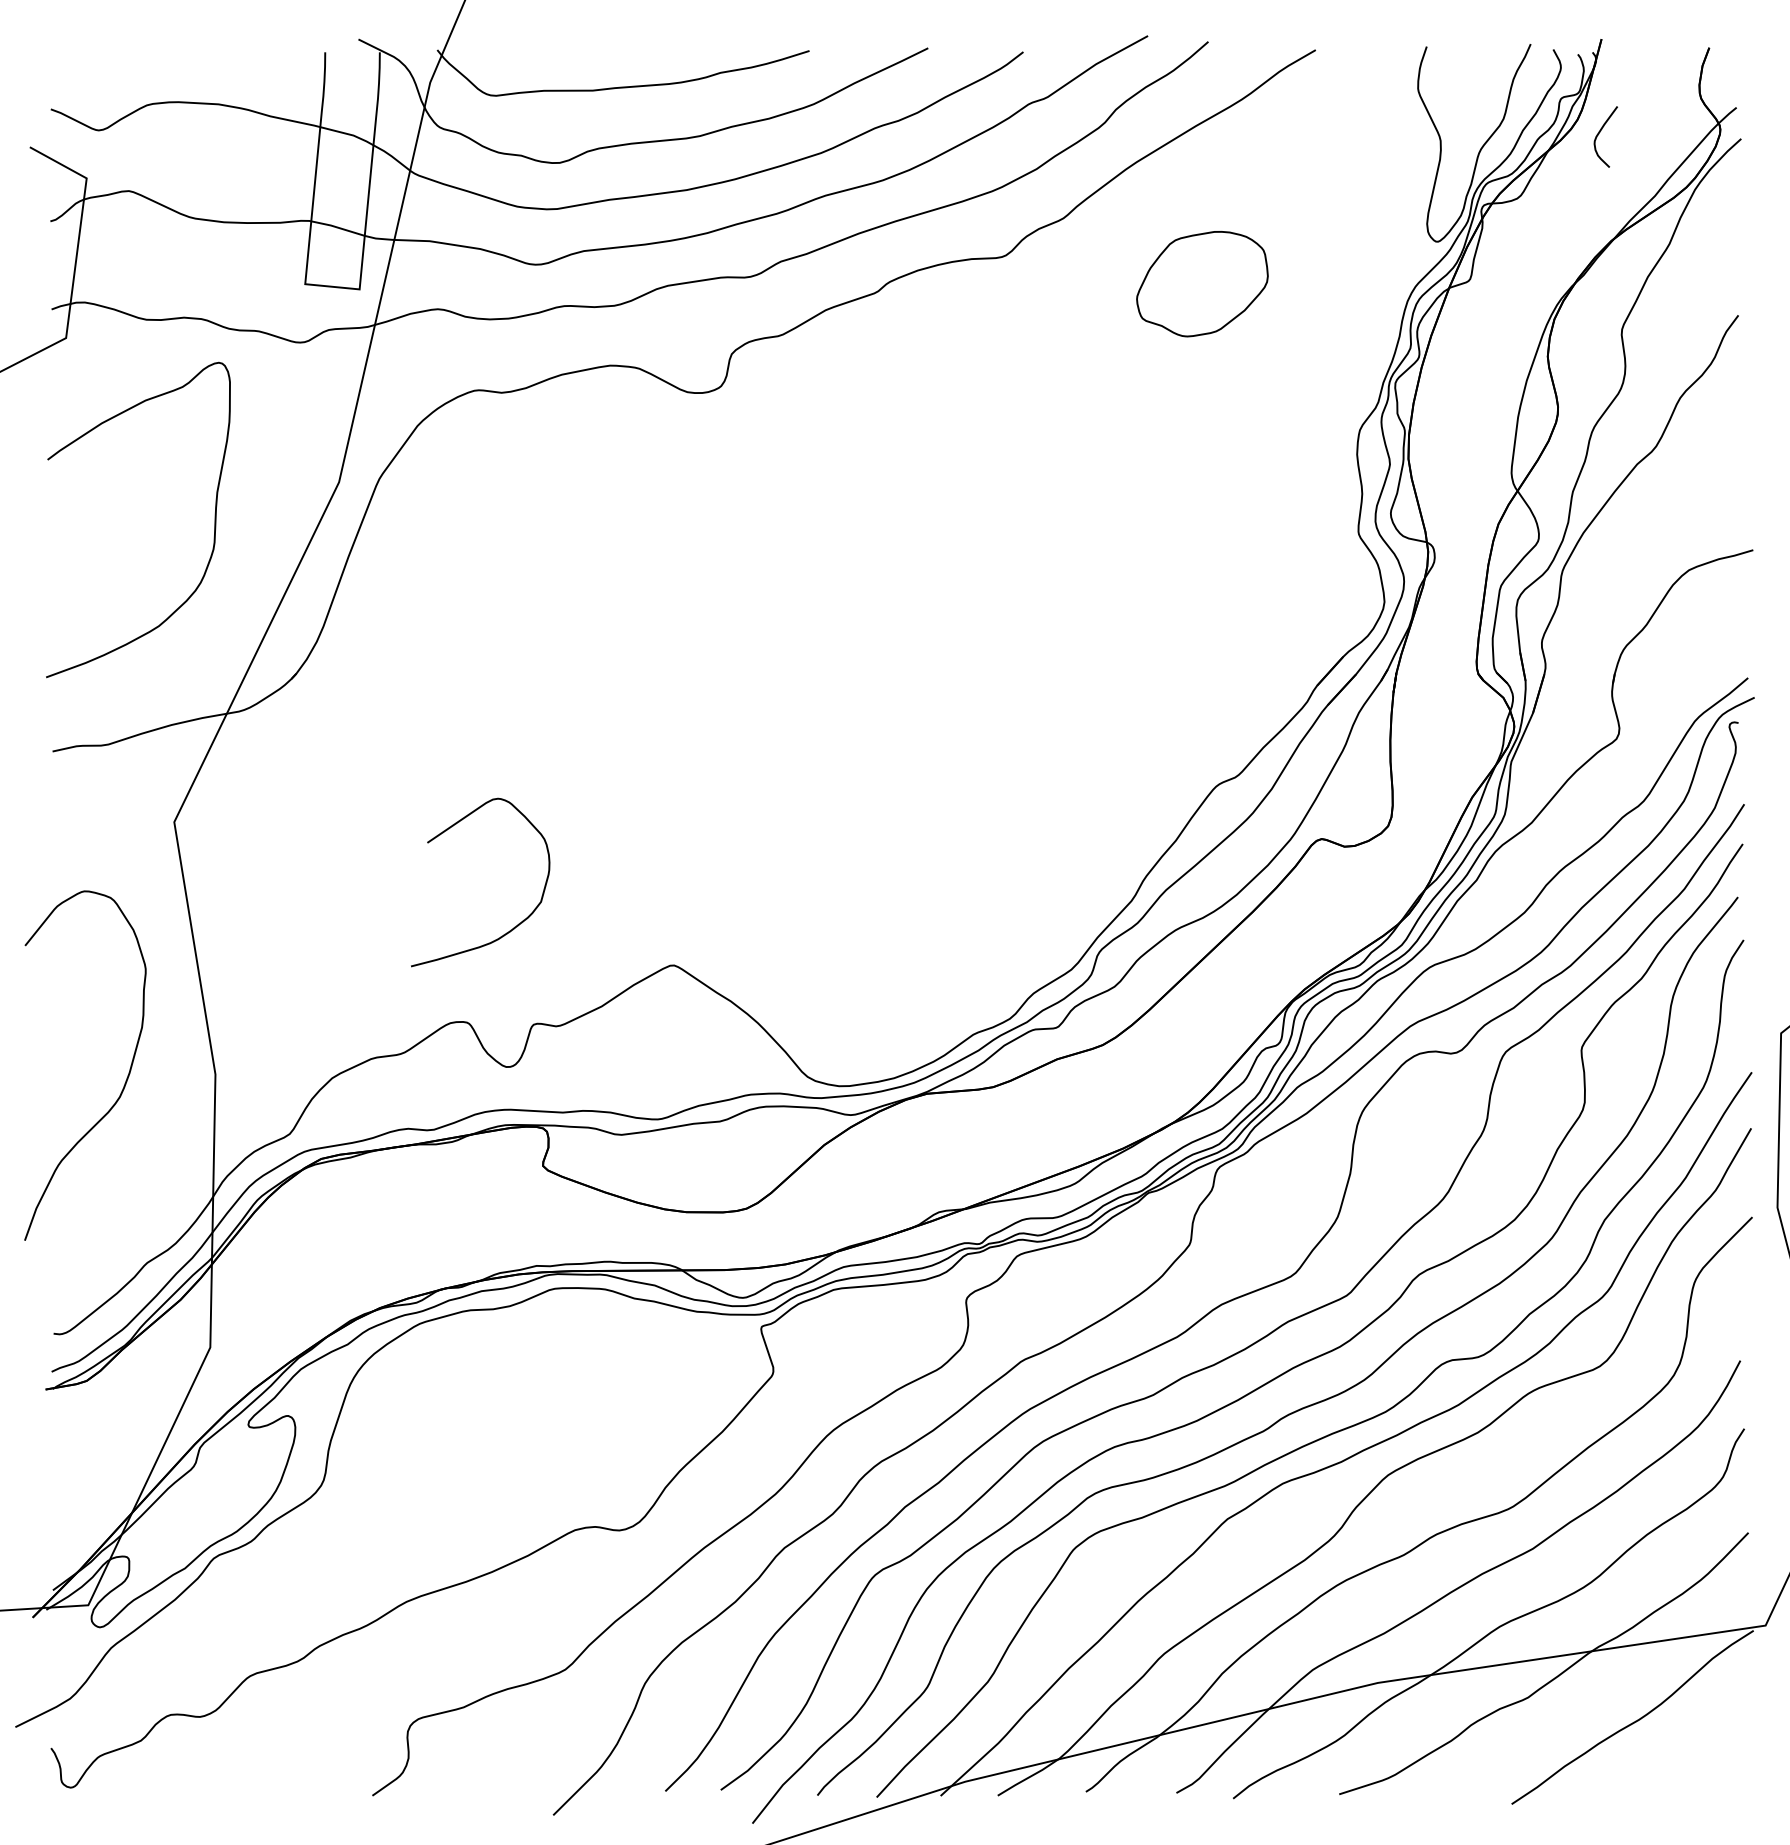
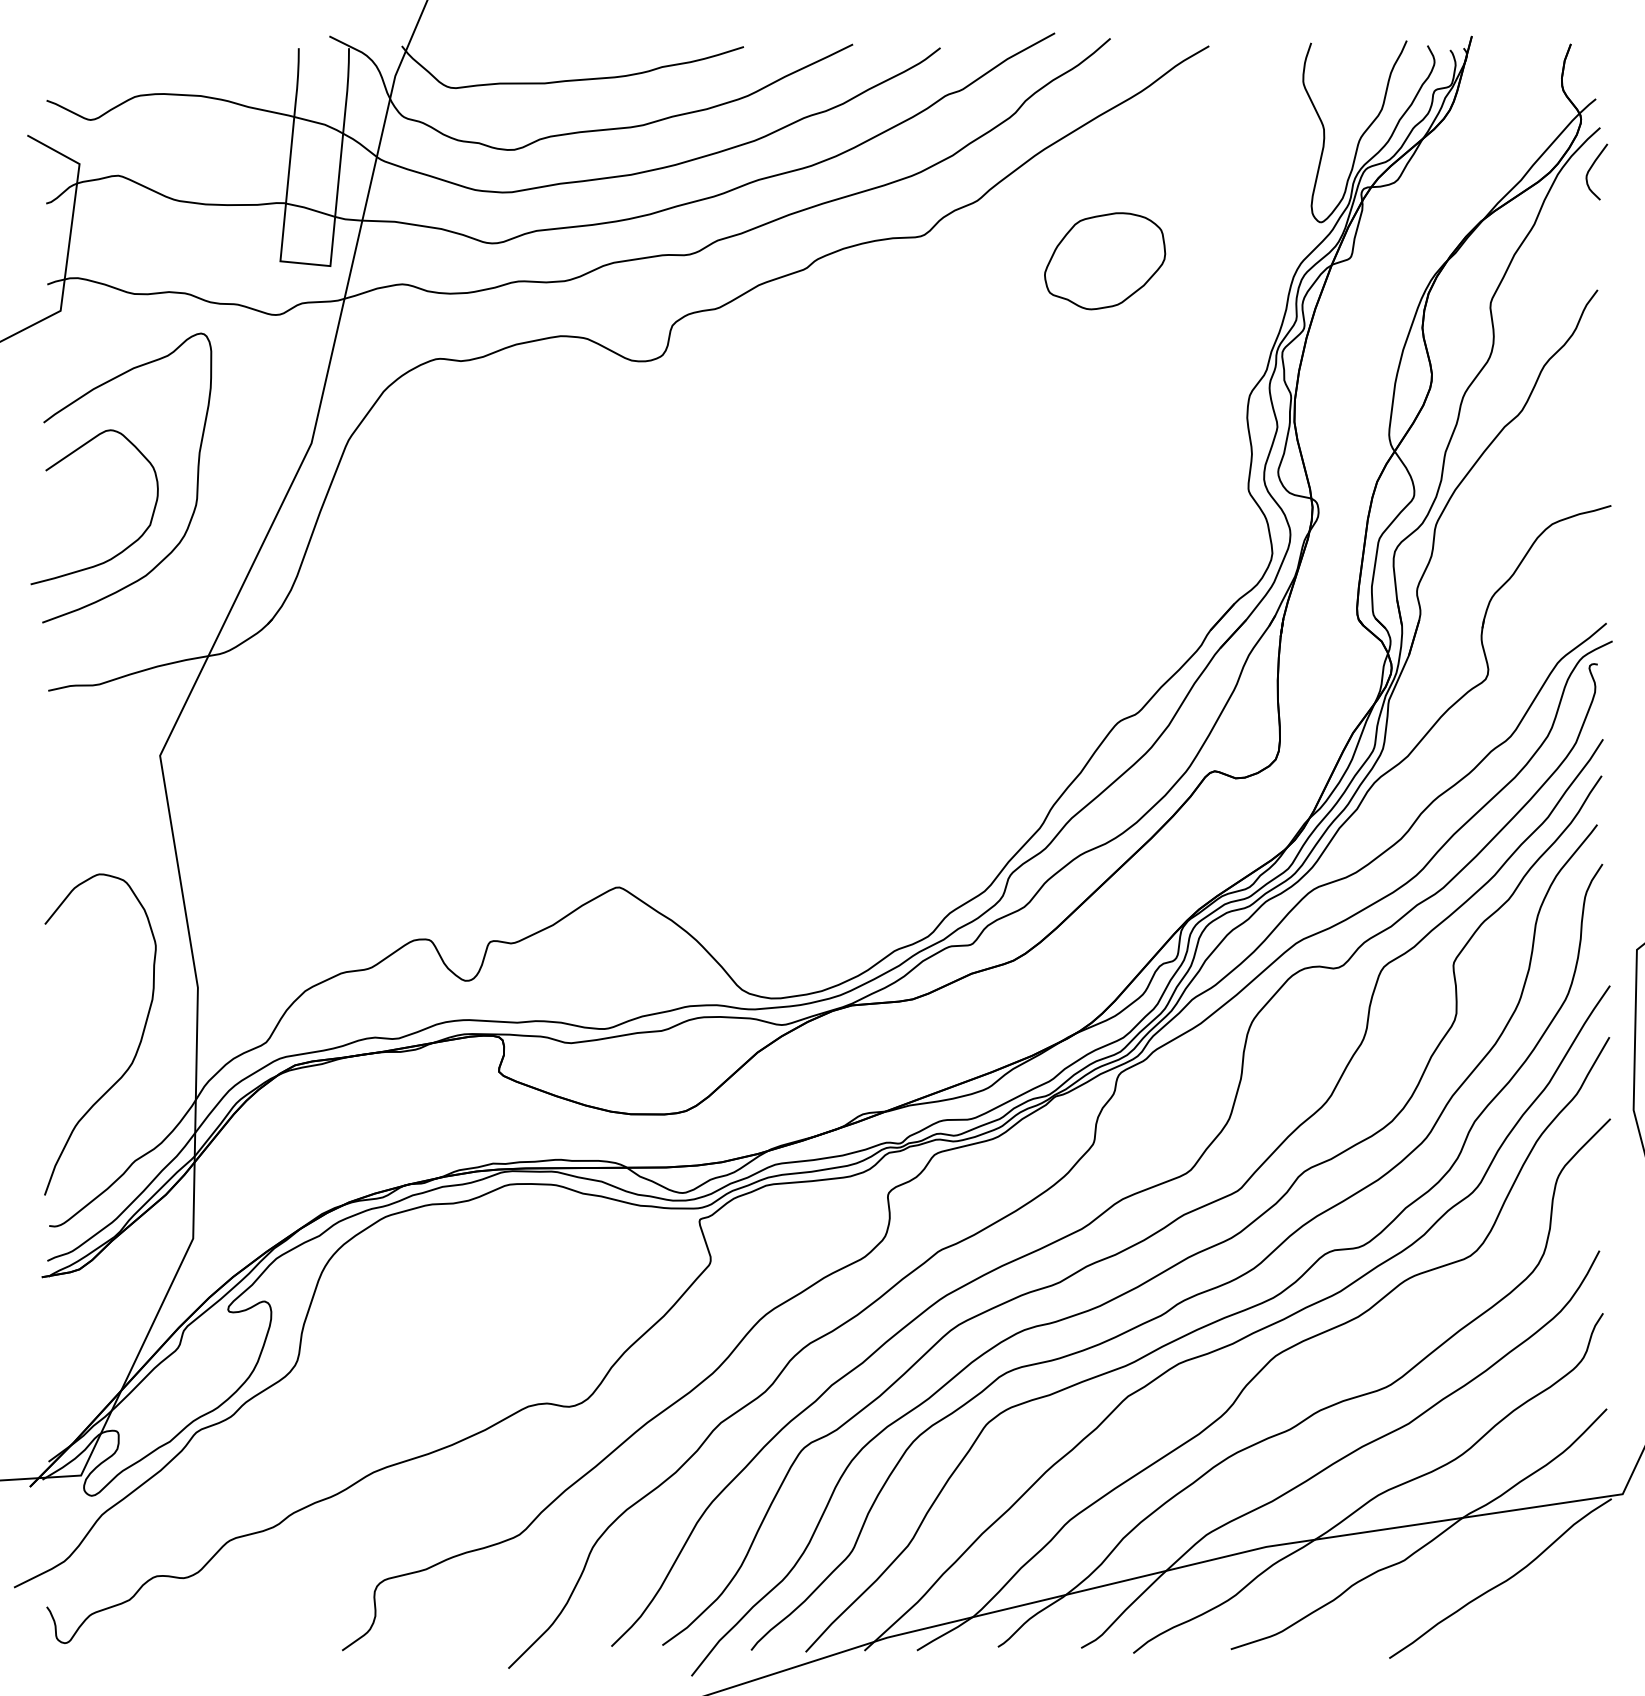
curve: (1601, 132) -> (1592, 167), moved
curve: (513, 927) -> (124, 548), moved
curve: (125, 1079) -> (137, 1047), moved

